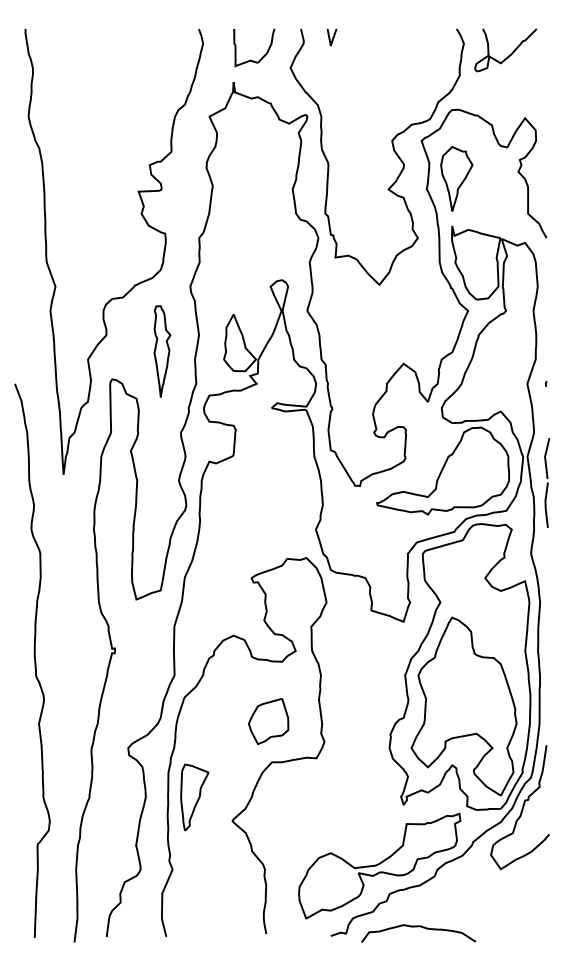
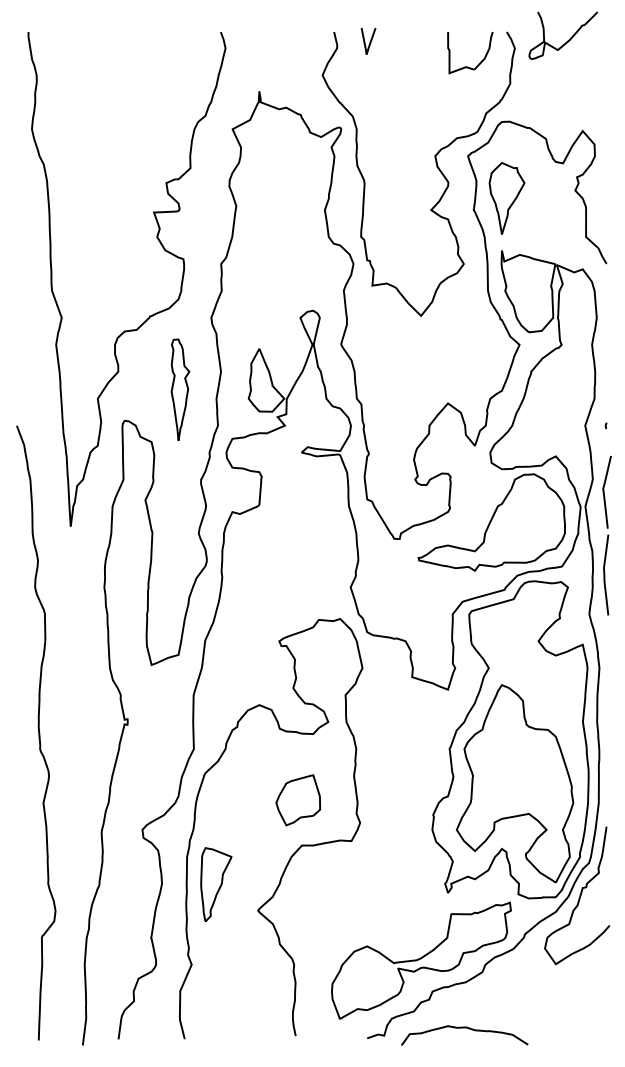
part: (331, 37) -> (368, 41), size x1.4
part: (510, 53) -> (568, 39), moved
part: (262, 56) -> (479, 62), moved
part: (547, 482) -> (607, 535), size x1.6

